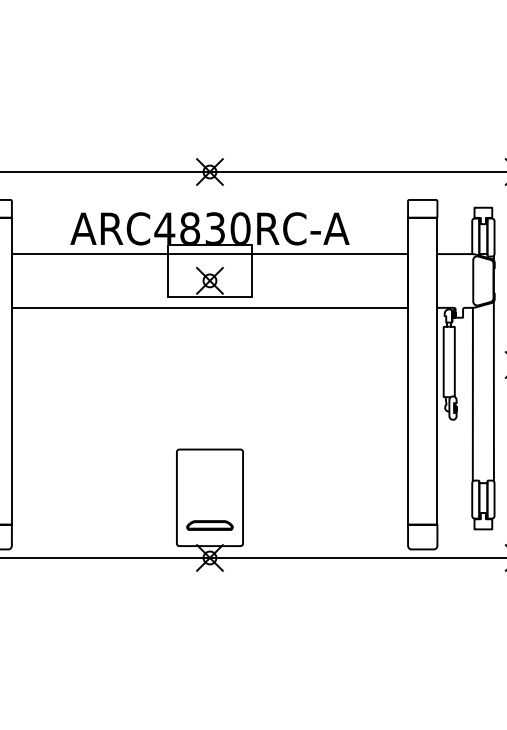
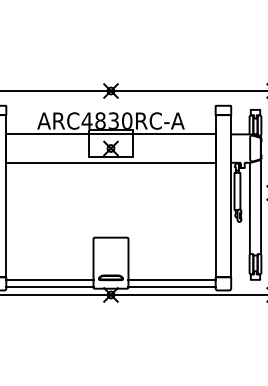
line: (93, 530) -> (49, 280), added
line: (324, 530) -> (171, 280), added
line: (93, 541) -> (49, 286), added
line: (324, 541) -> (171, 286), added

